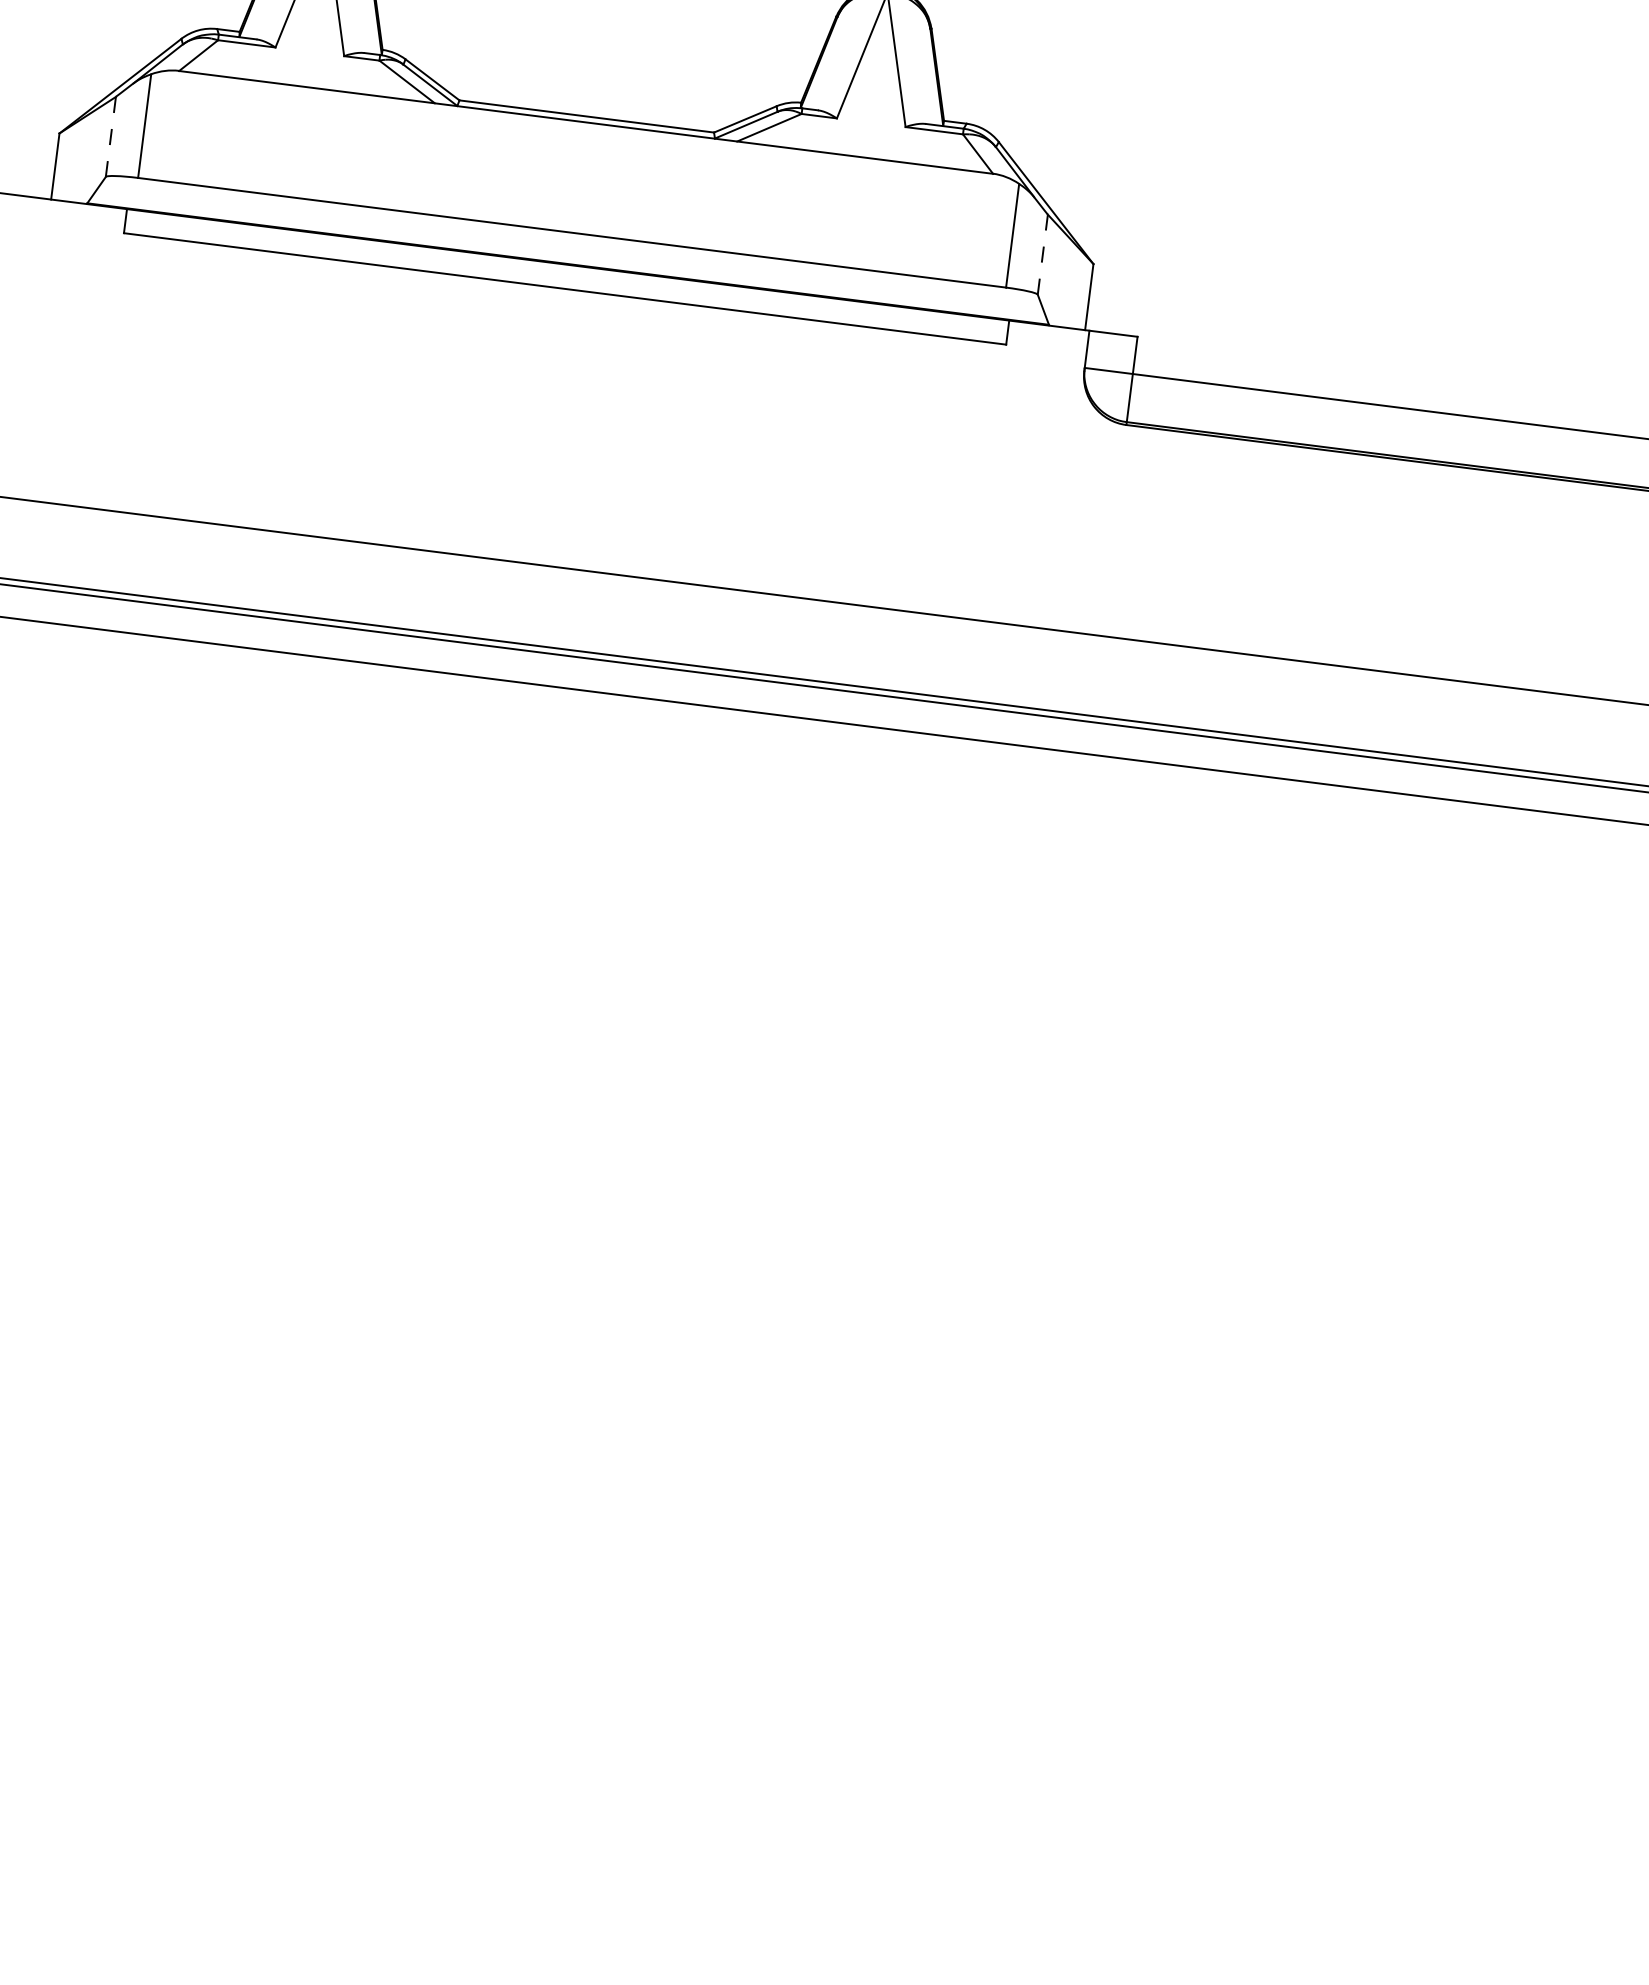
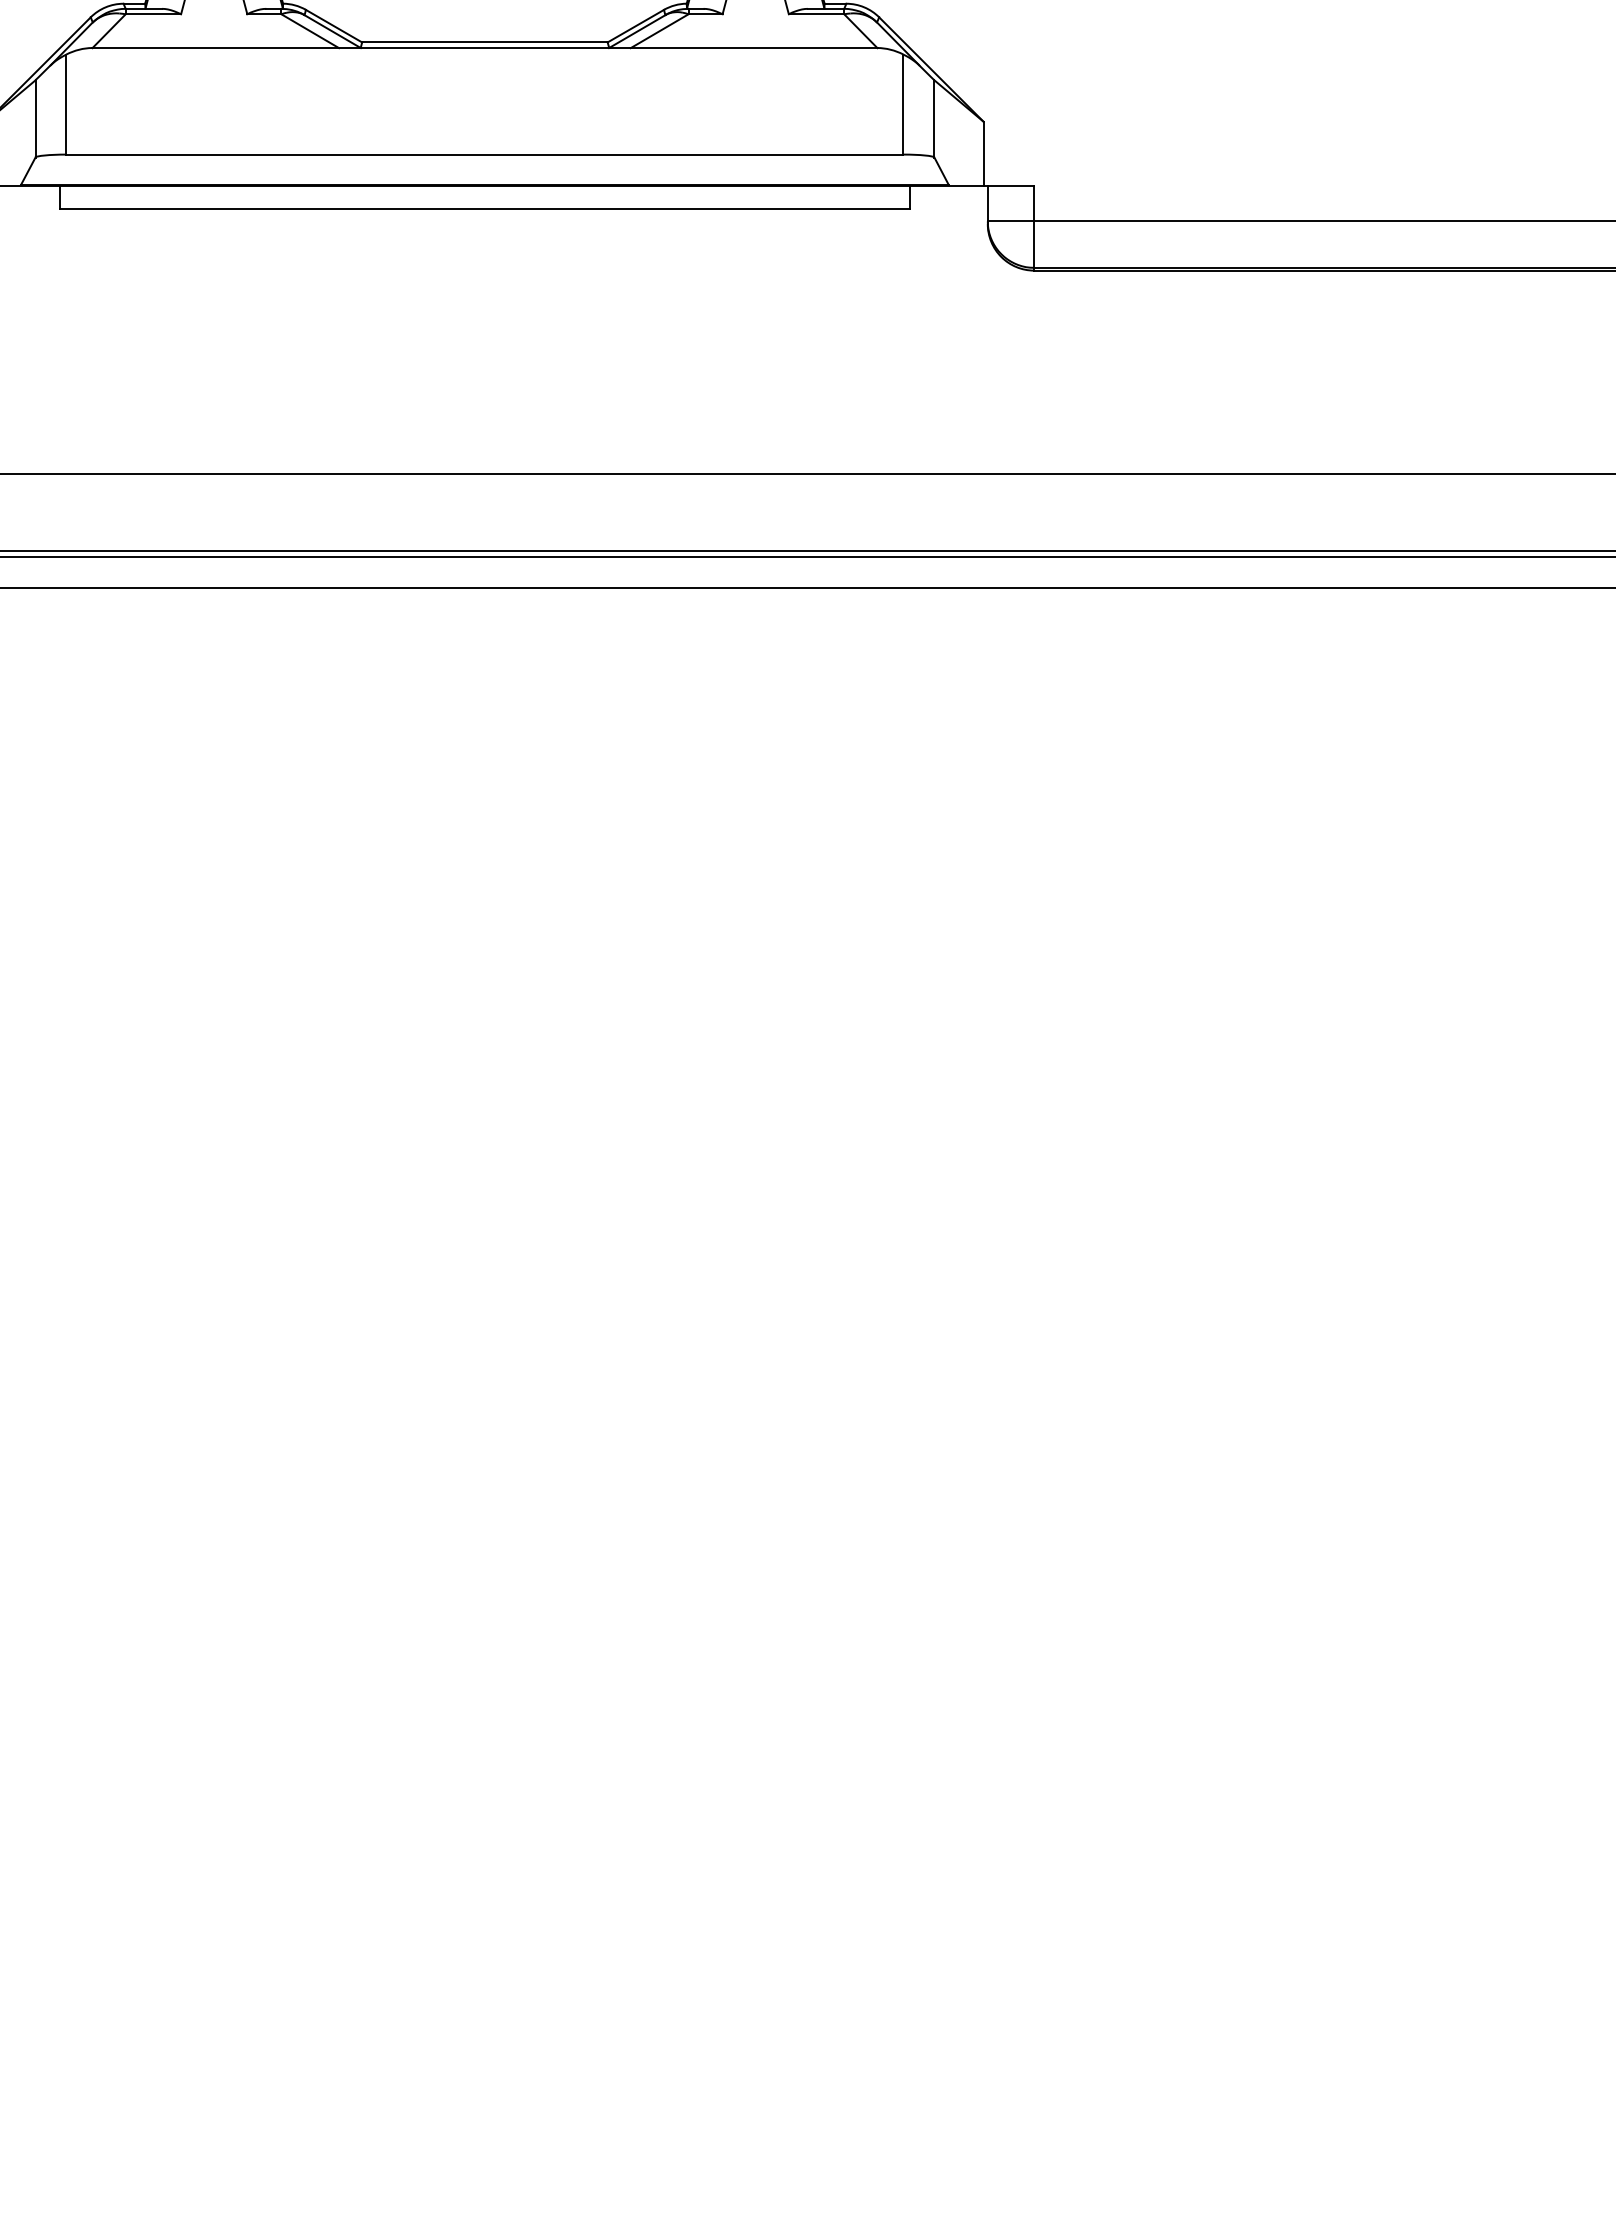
line: (110, 136) -> (35, 118), dashed -> solid
line: (1042, 254) -> (934, 118), dashed -> solid

